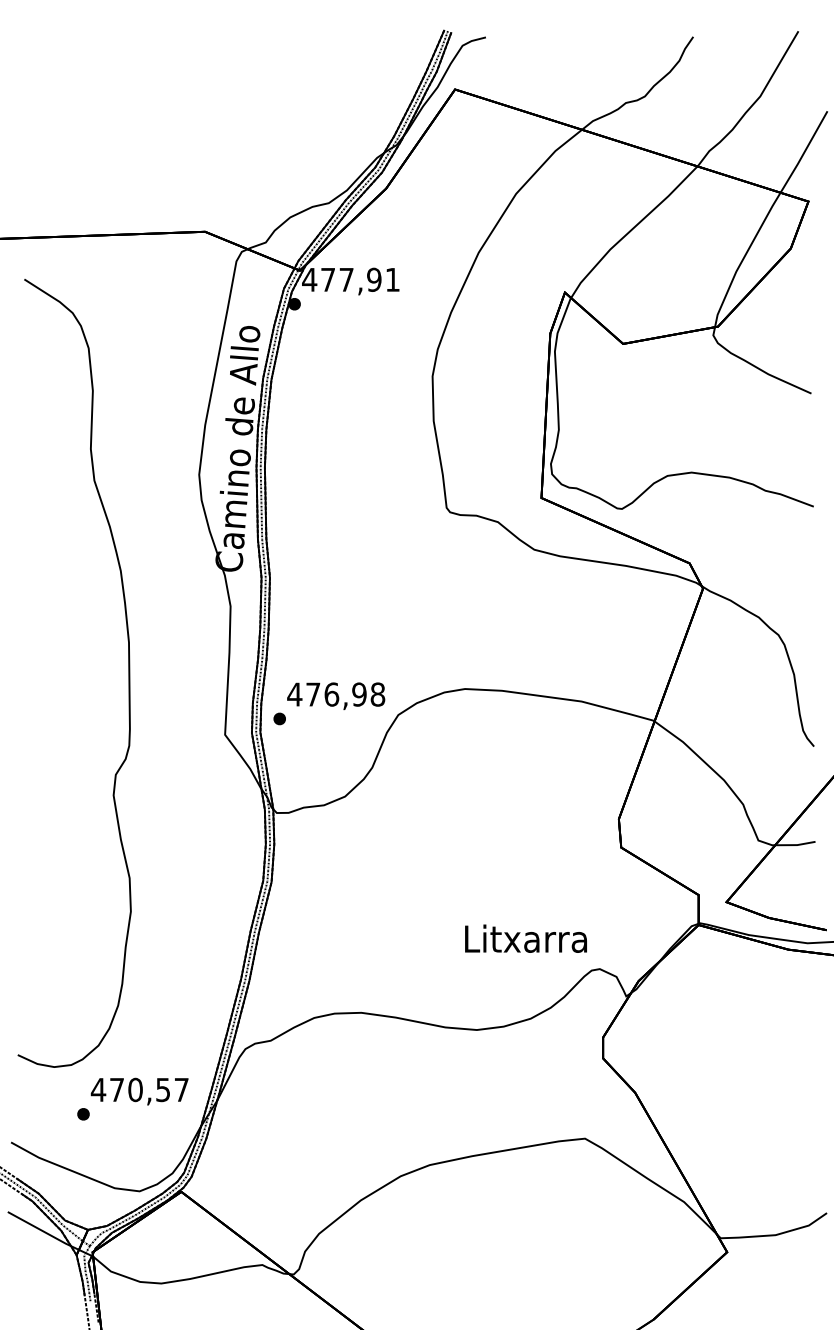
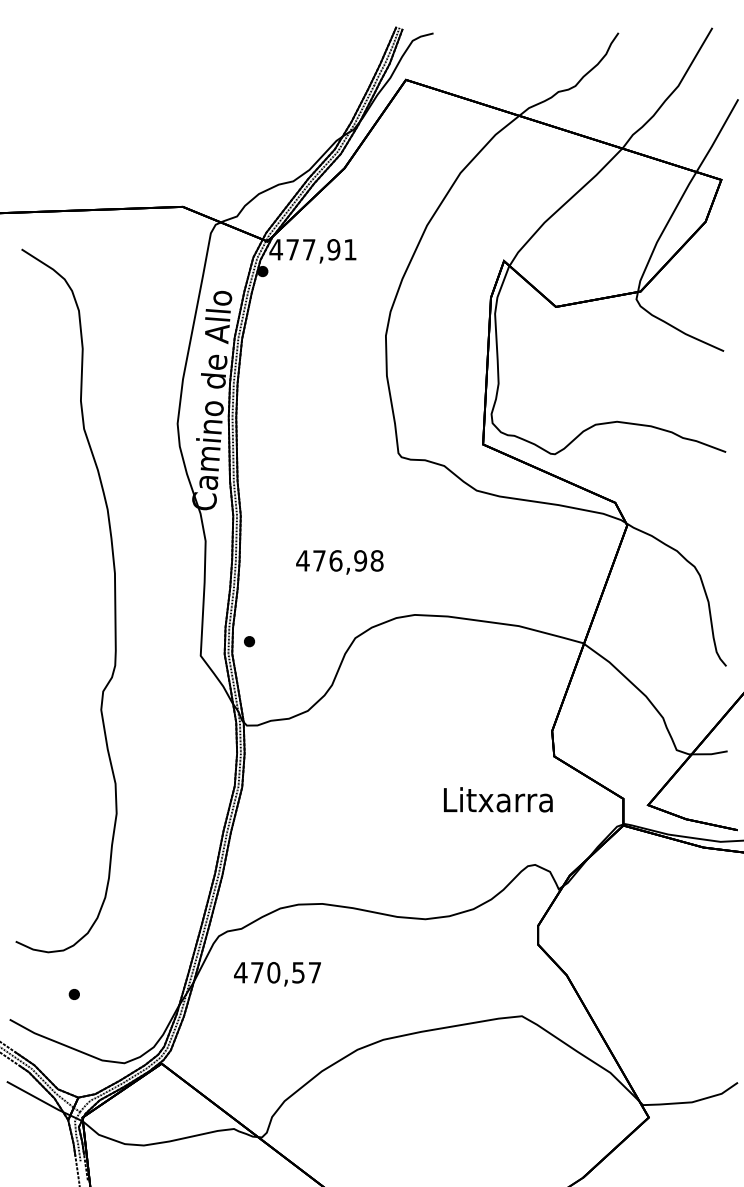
text: (335, 696) -> (339, 562), moved
text: (526, 938) -> (498, 799), moved
text: (139, 1091) -> (277, 974), moved

